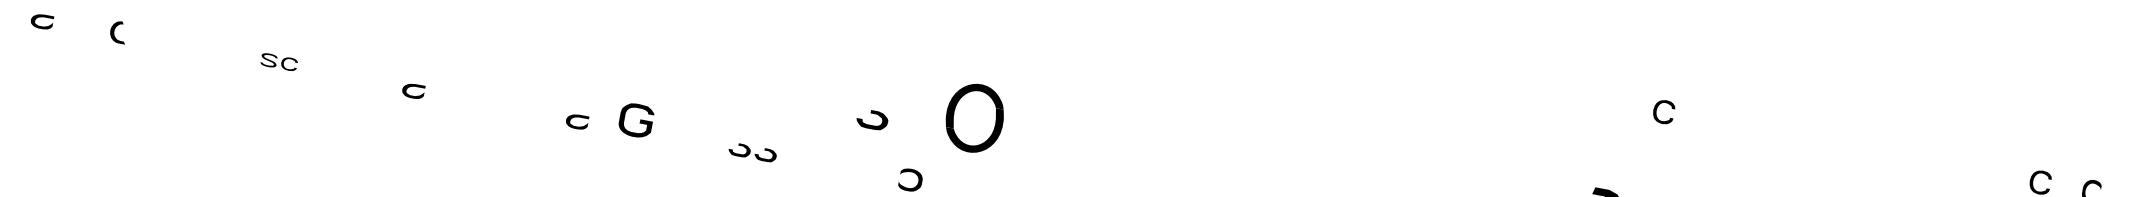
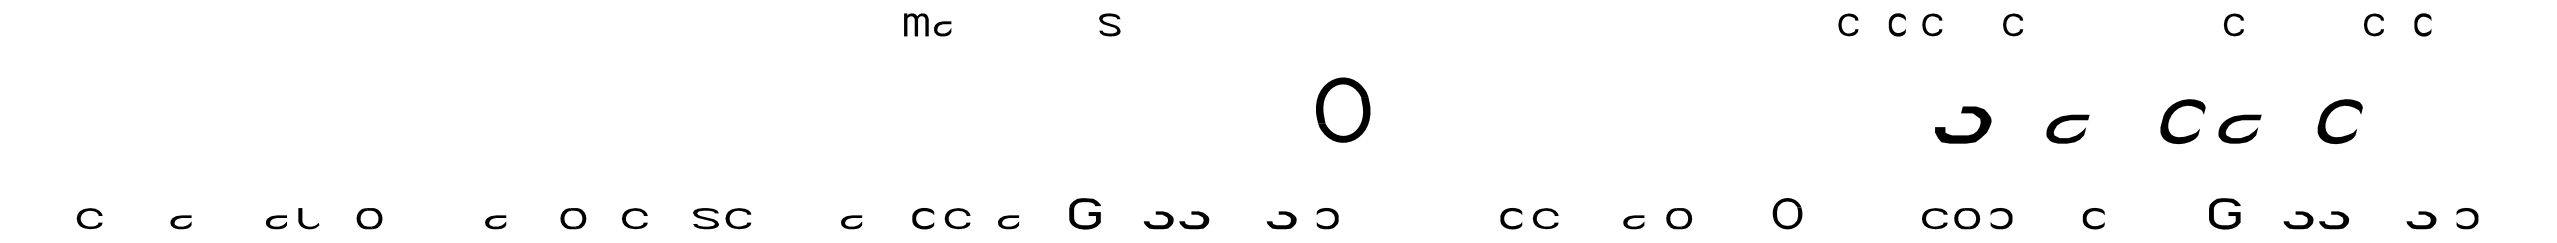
fill: (129, 33) -> (578, 218), added
fill: (187, 44) -> (634, 218), added
part: (279, 61) -> (722, 218), size x1.67
fill: (1492, 79) -> (1848, 24), added
fill: (1542, 88) -> (1896, 24), added
fill: (1579, 95) -> (1932, 24), added
fill: (489, 101) -> (923, 218), added
fill: (524, 107) -> (957, 218), added
part: (975, 117) -> (1343, 109), moved
part: (635, 120) -> (1084, 213), moved
part: (872, 120) -> (1281, 220), moved
part: (752, 152) -> (1176, 220), size x1.43
fill: (1893, 154) -> (2233, 24), added

